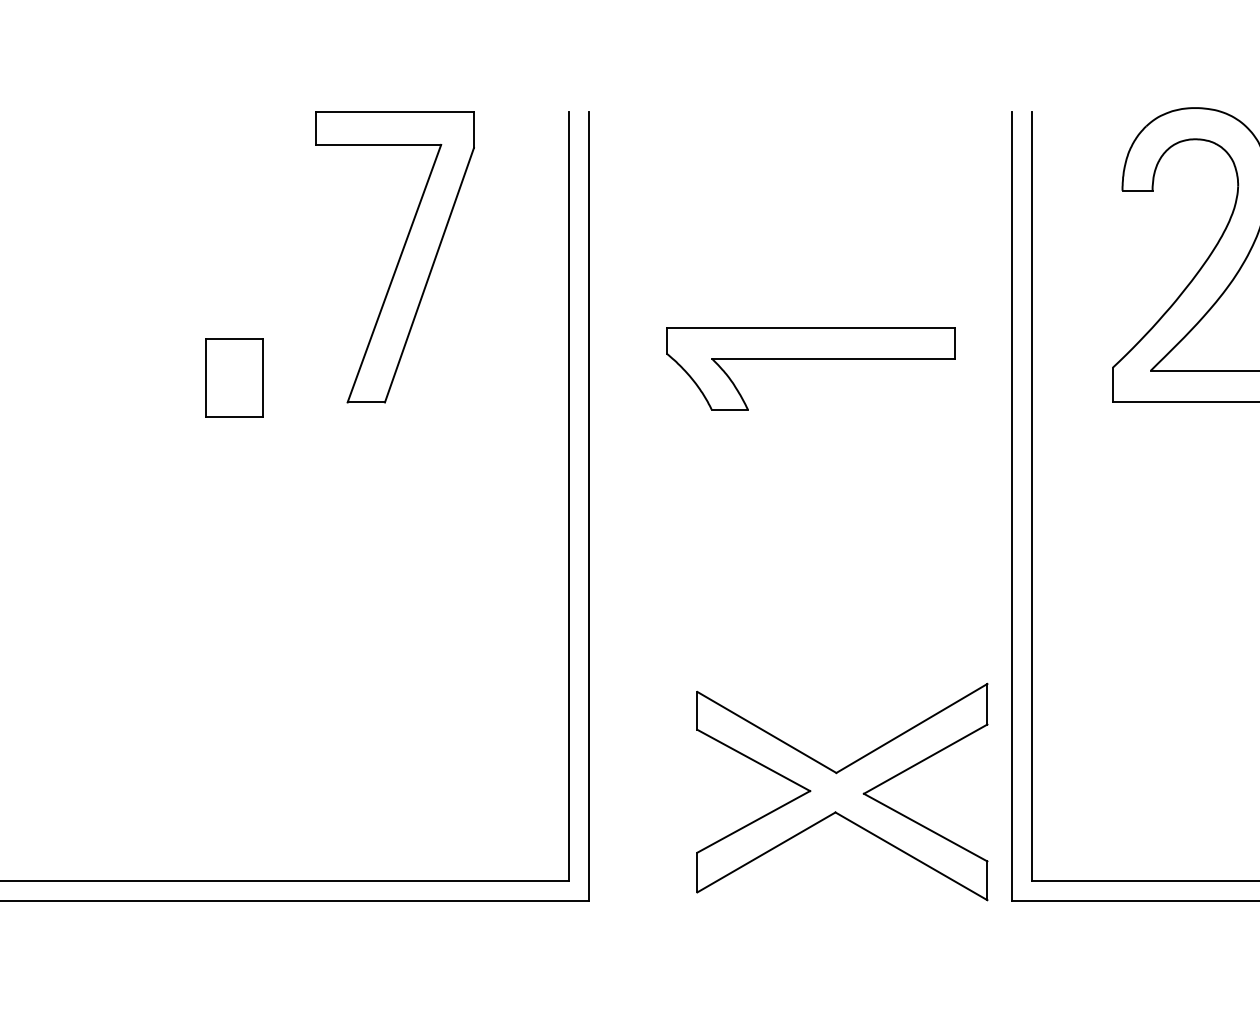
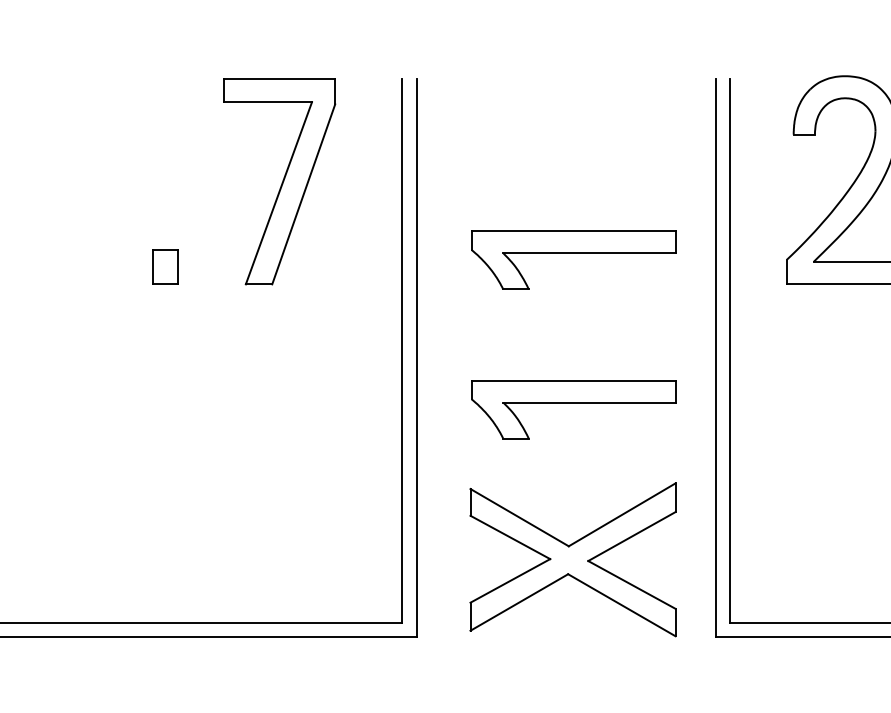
part: (233, 377) -> (165, 266), size x0.62
part: (810, 570) -> (573, 403), added
part: (842, 791) -> (573, 559), moved

